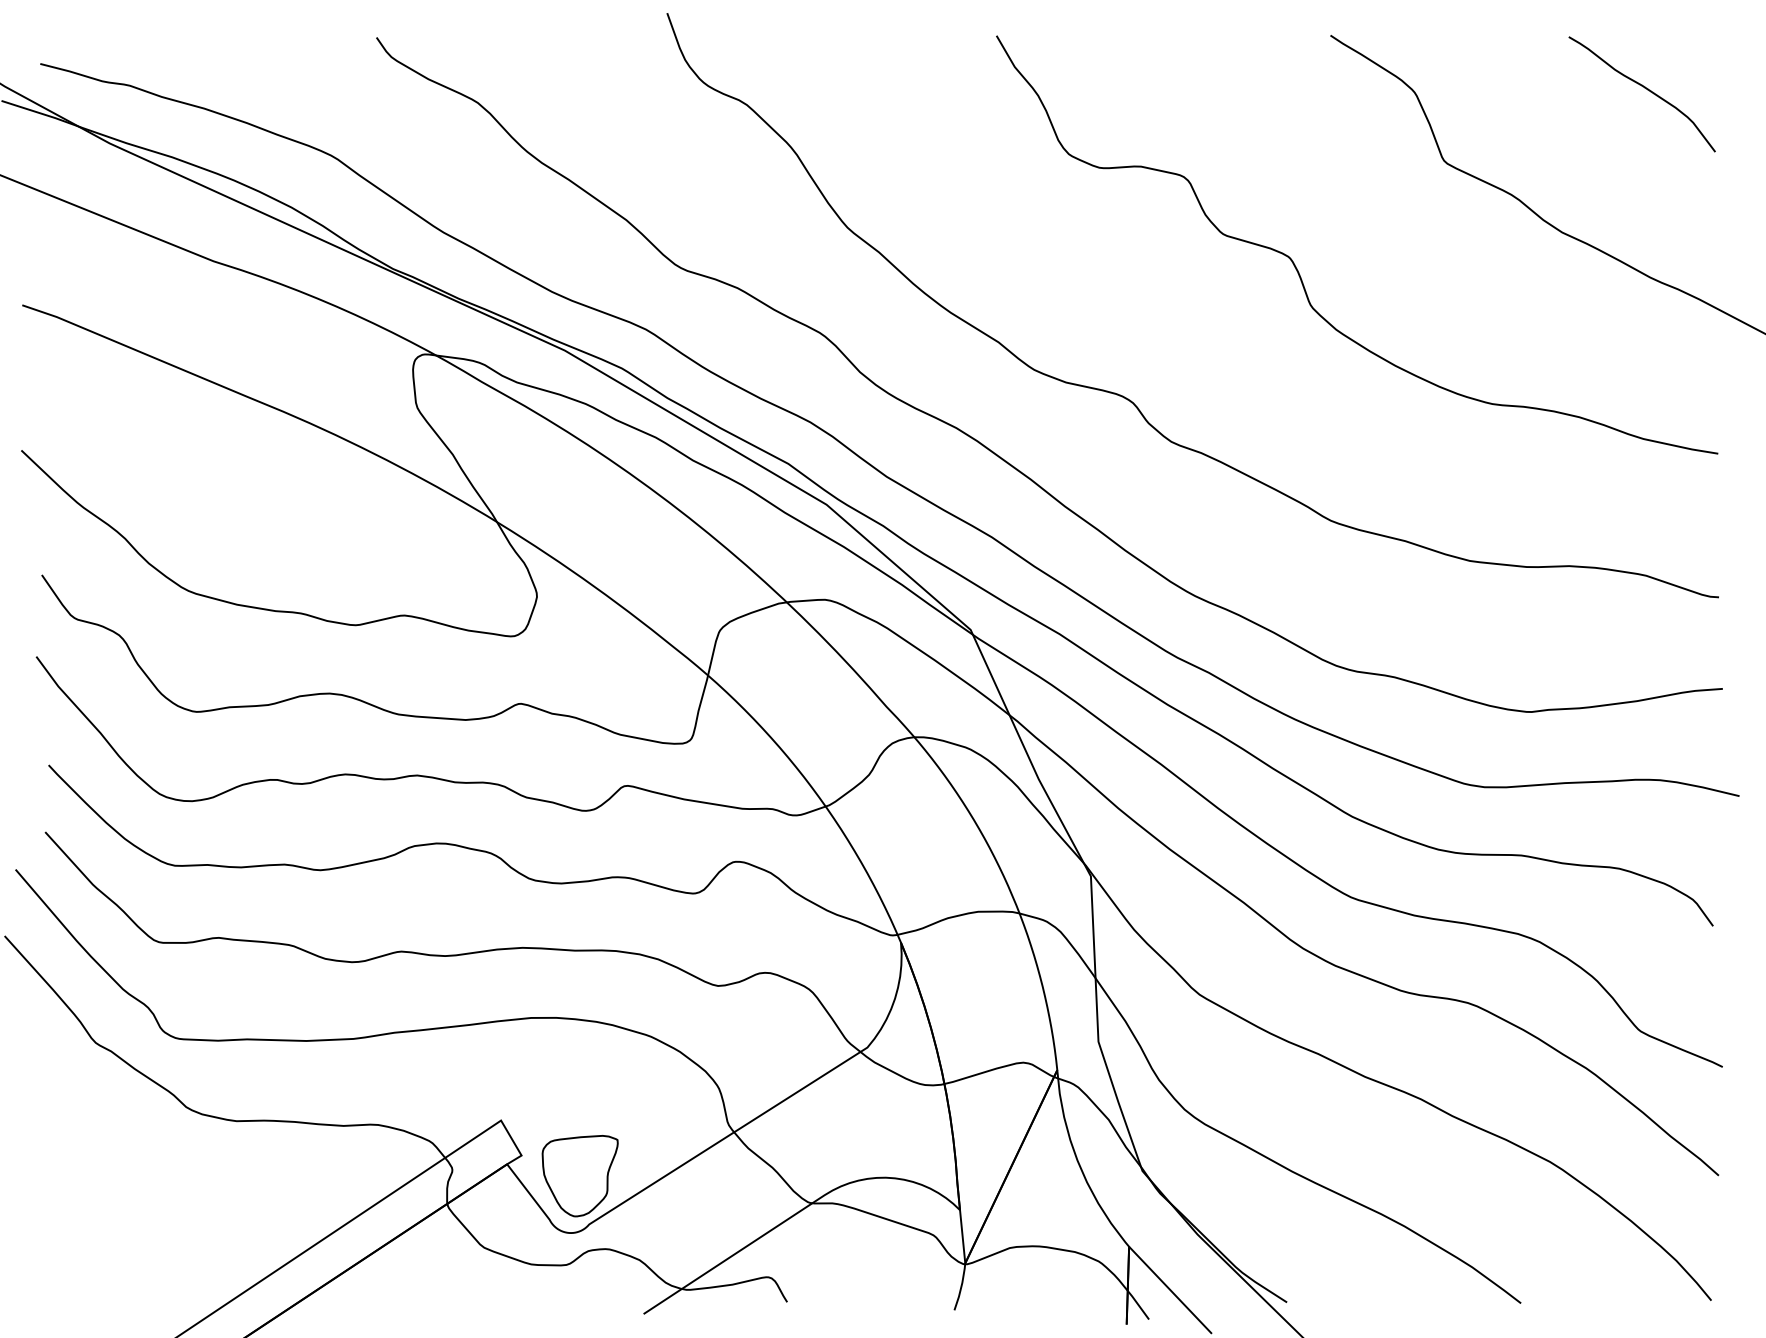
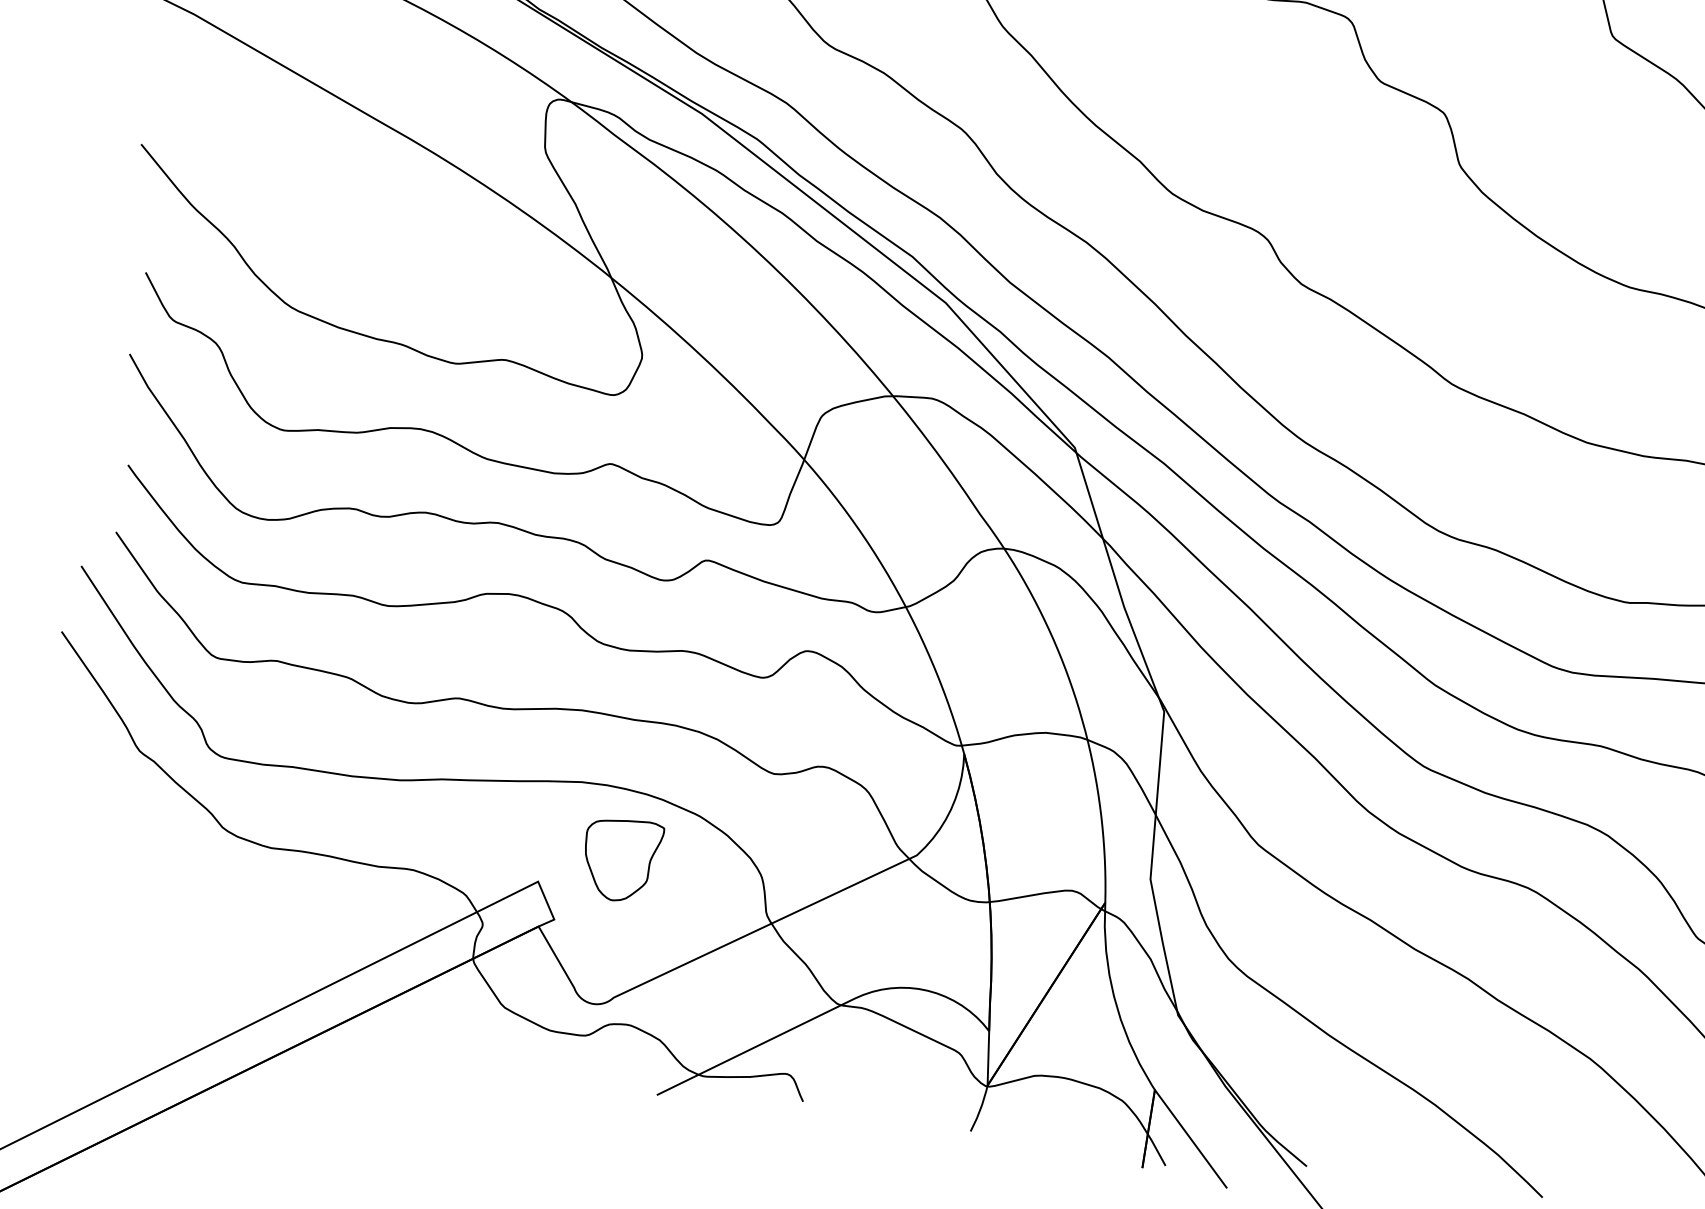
part: (579, 1176) -> (621, 860), moved

